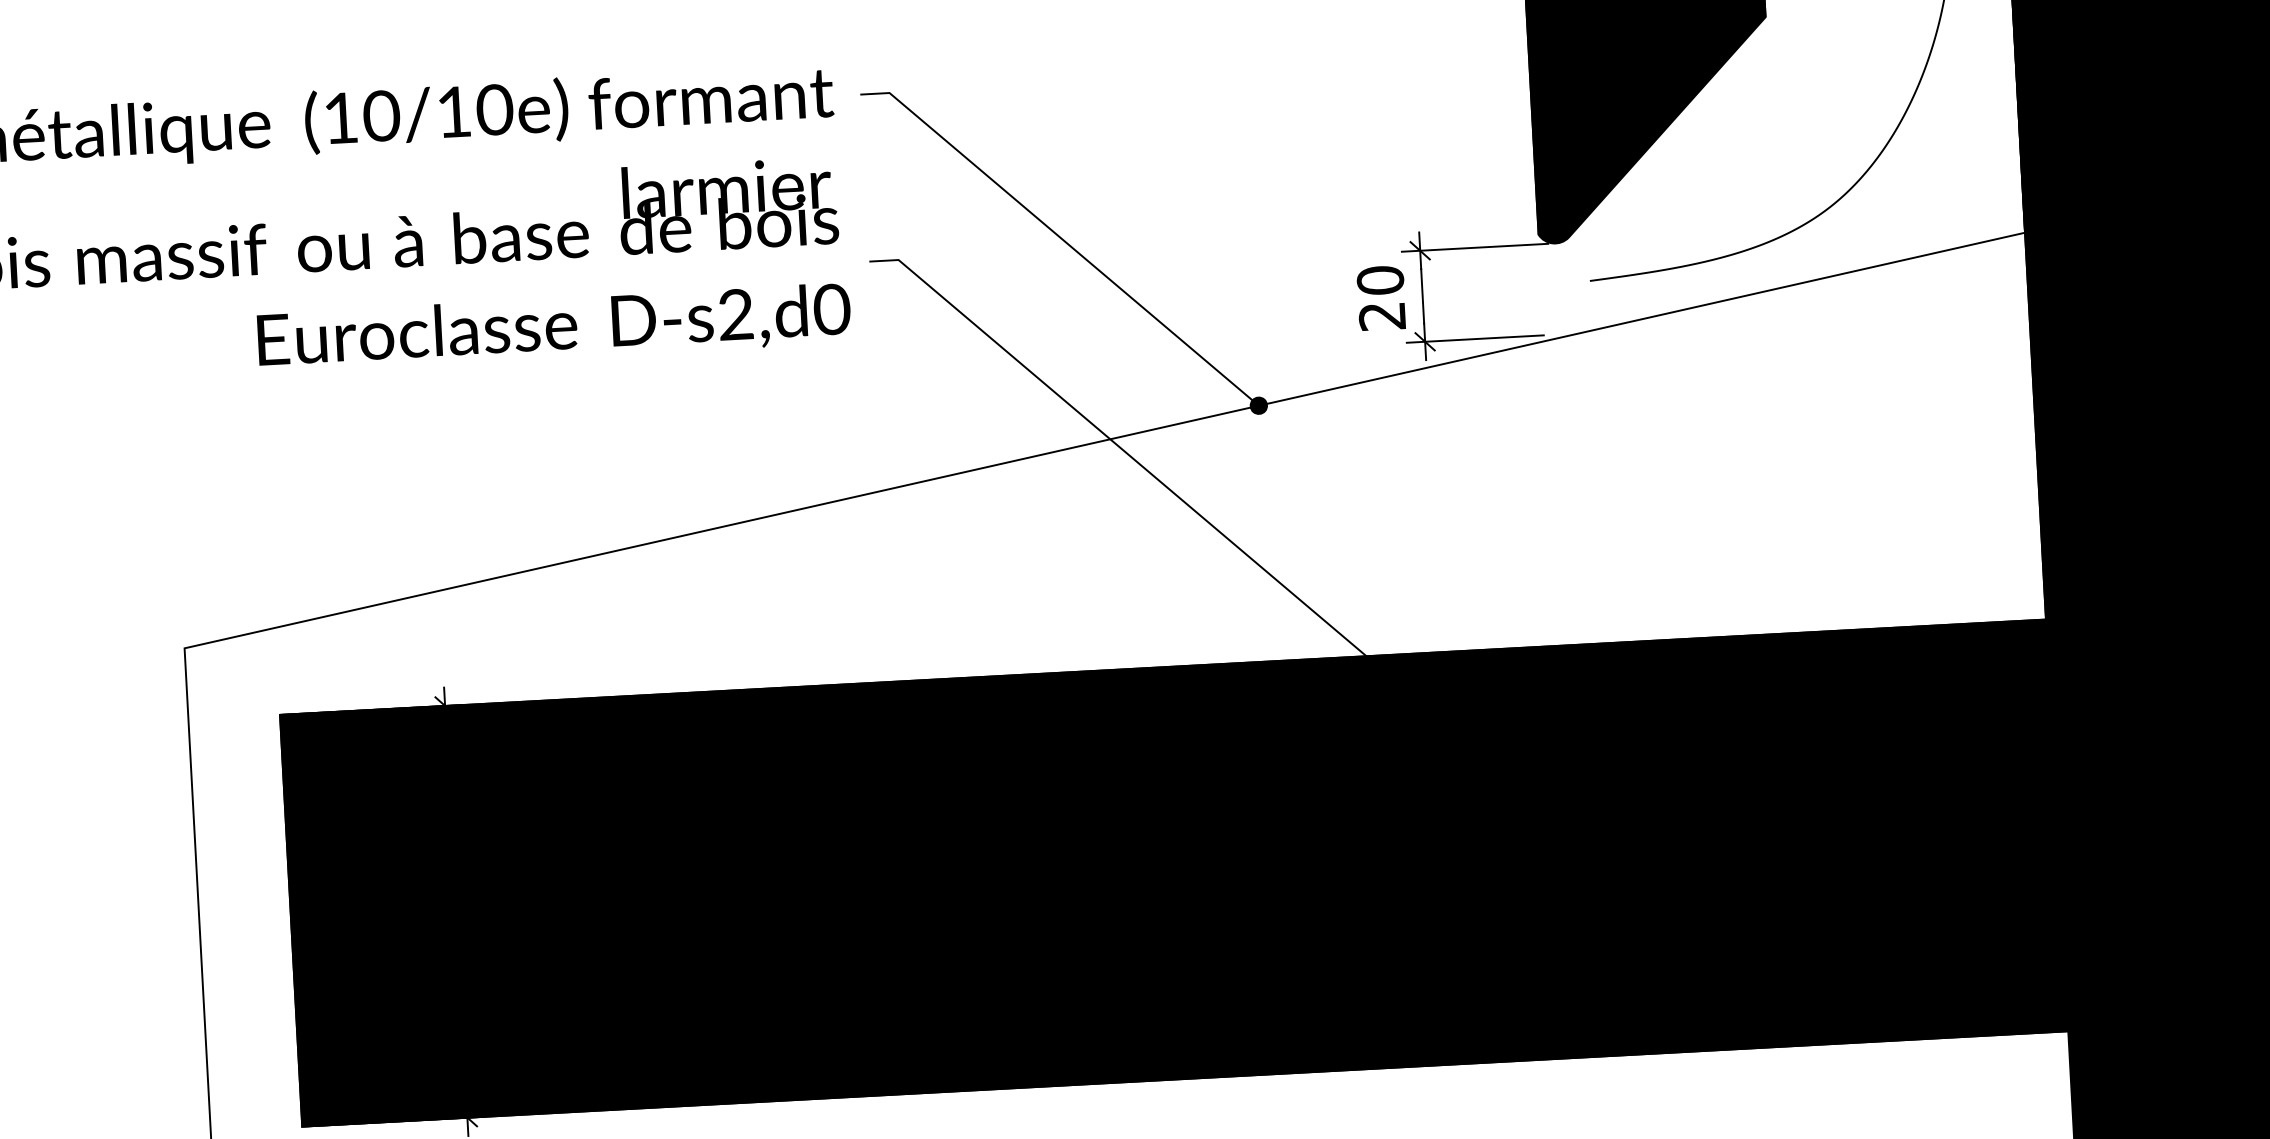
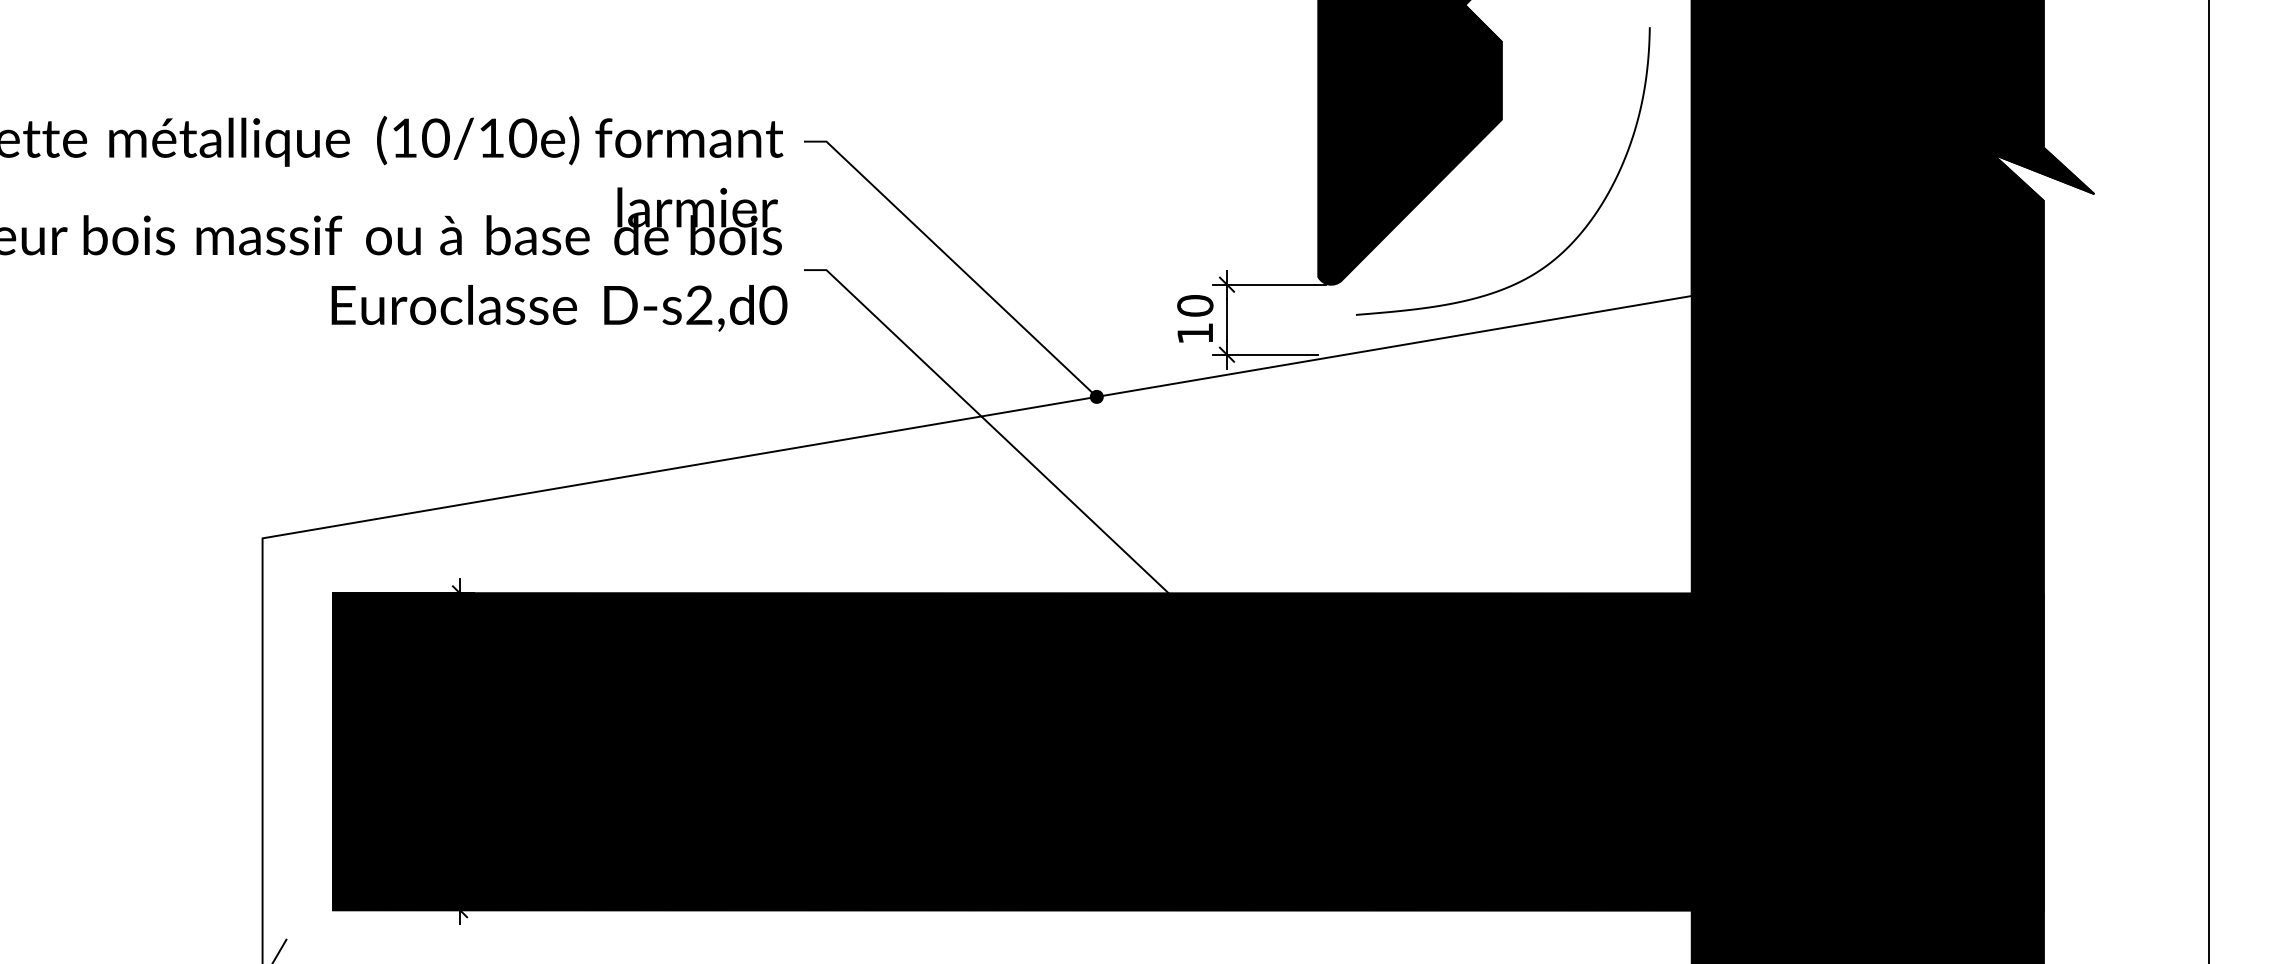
text: (1381, 316) -> (1194, 333), 20 -> 10

